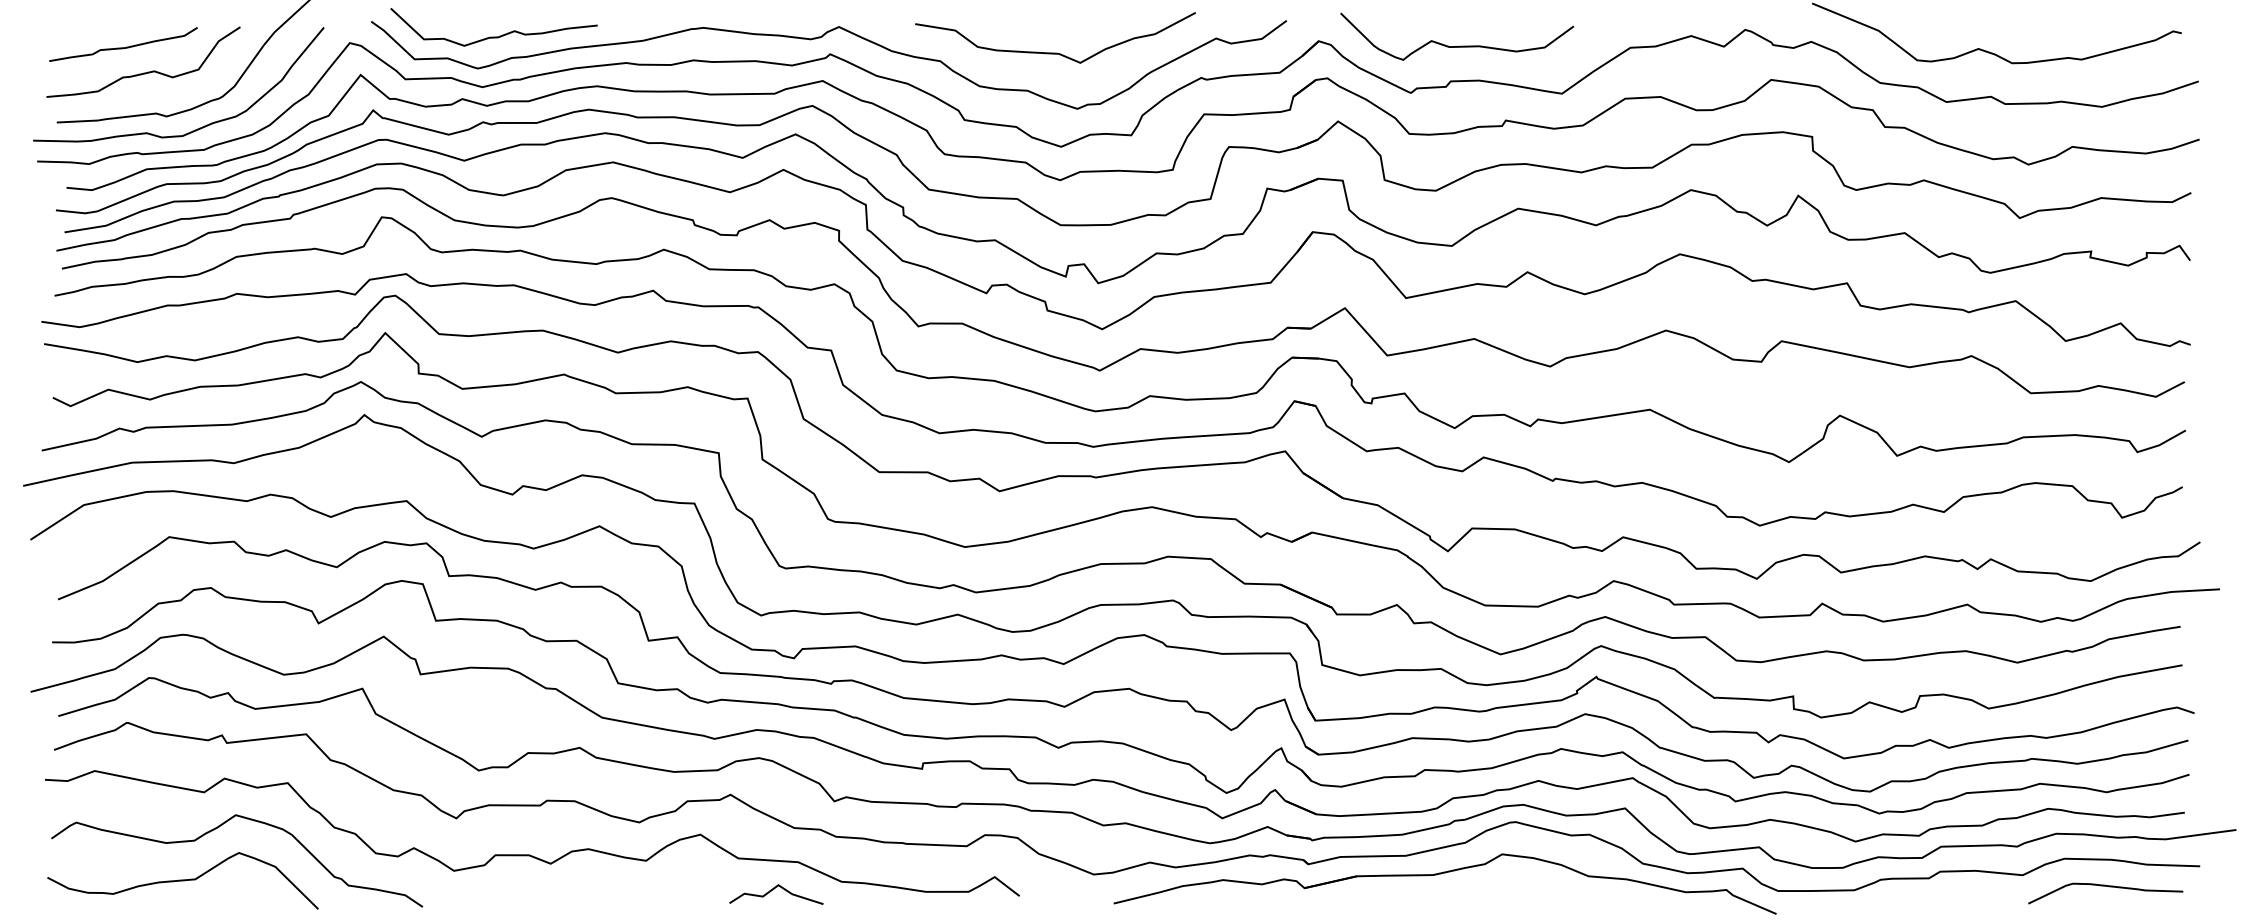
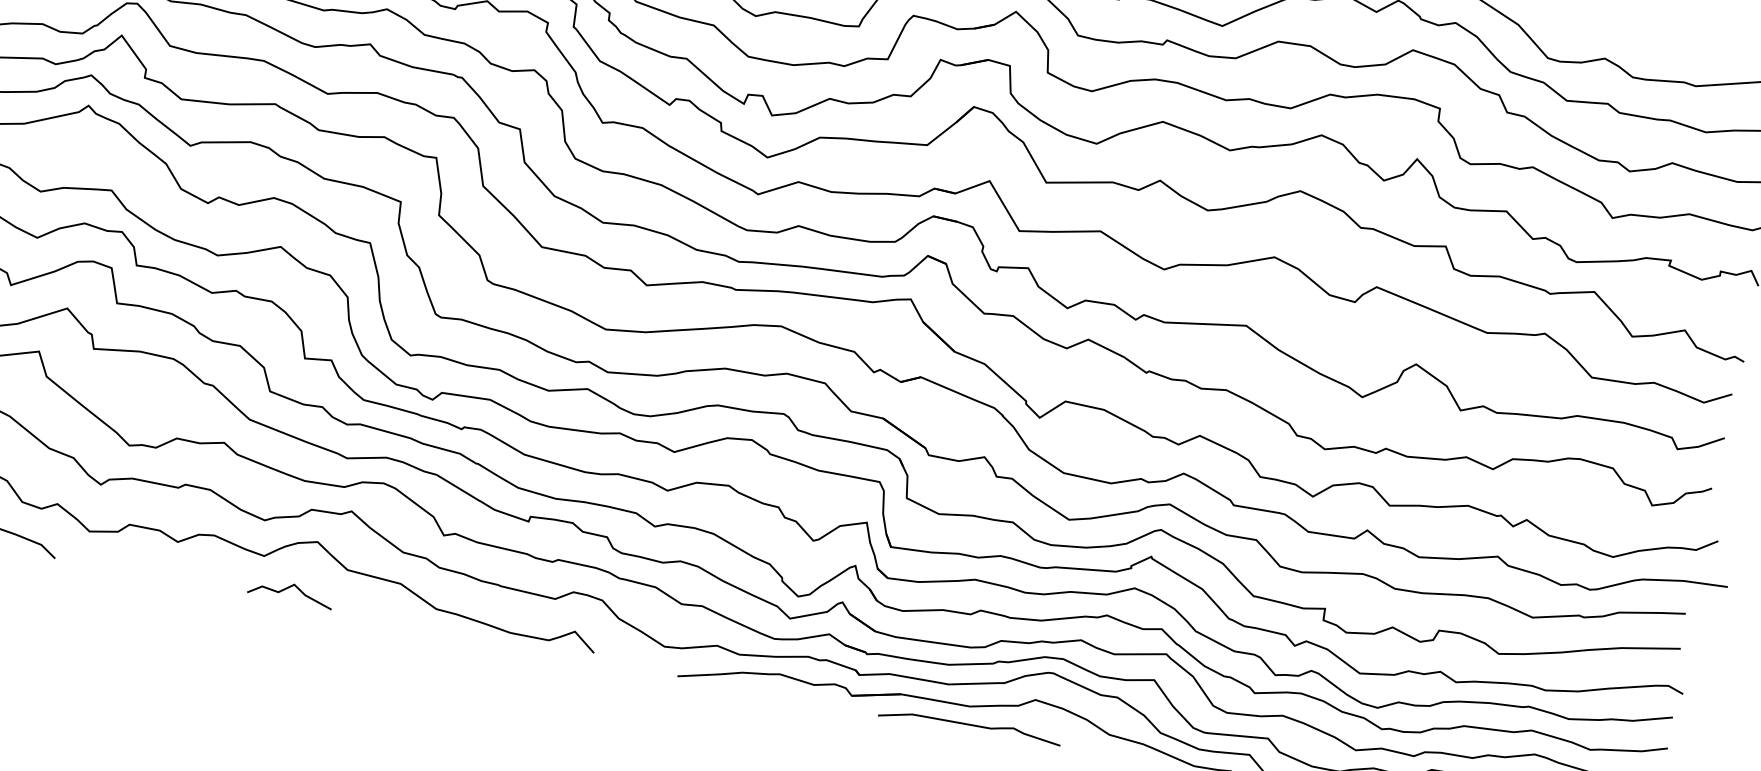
curve: (774, 889) -> (290, 587), moved
curve: (1437, 895) -> (970, 725), added

